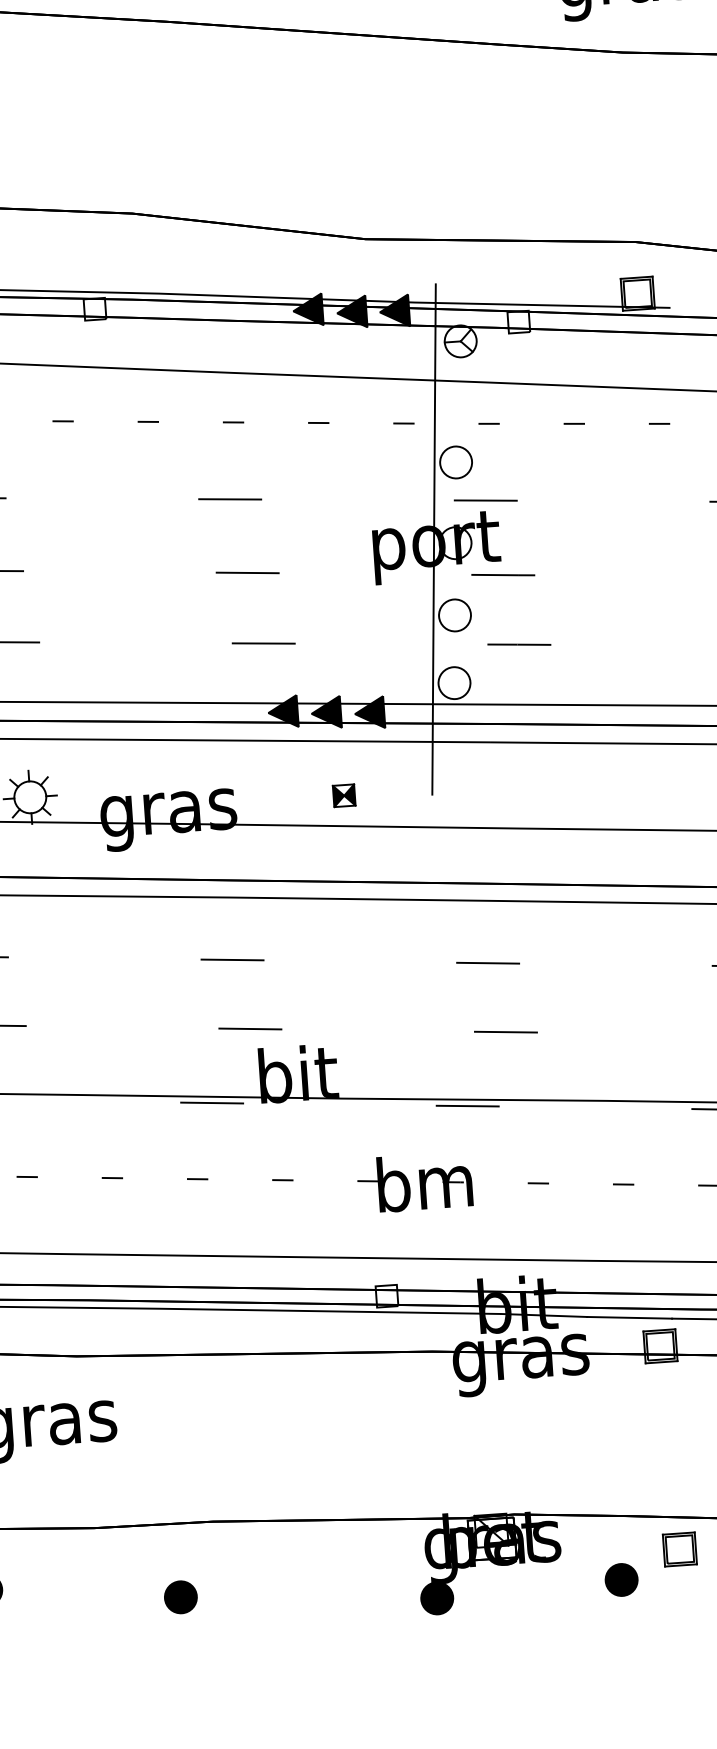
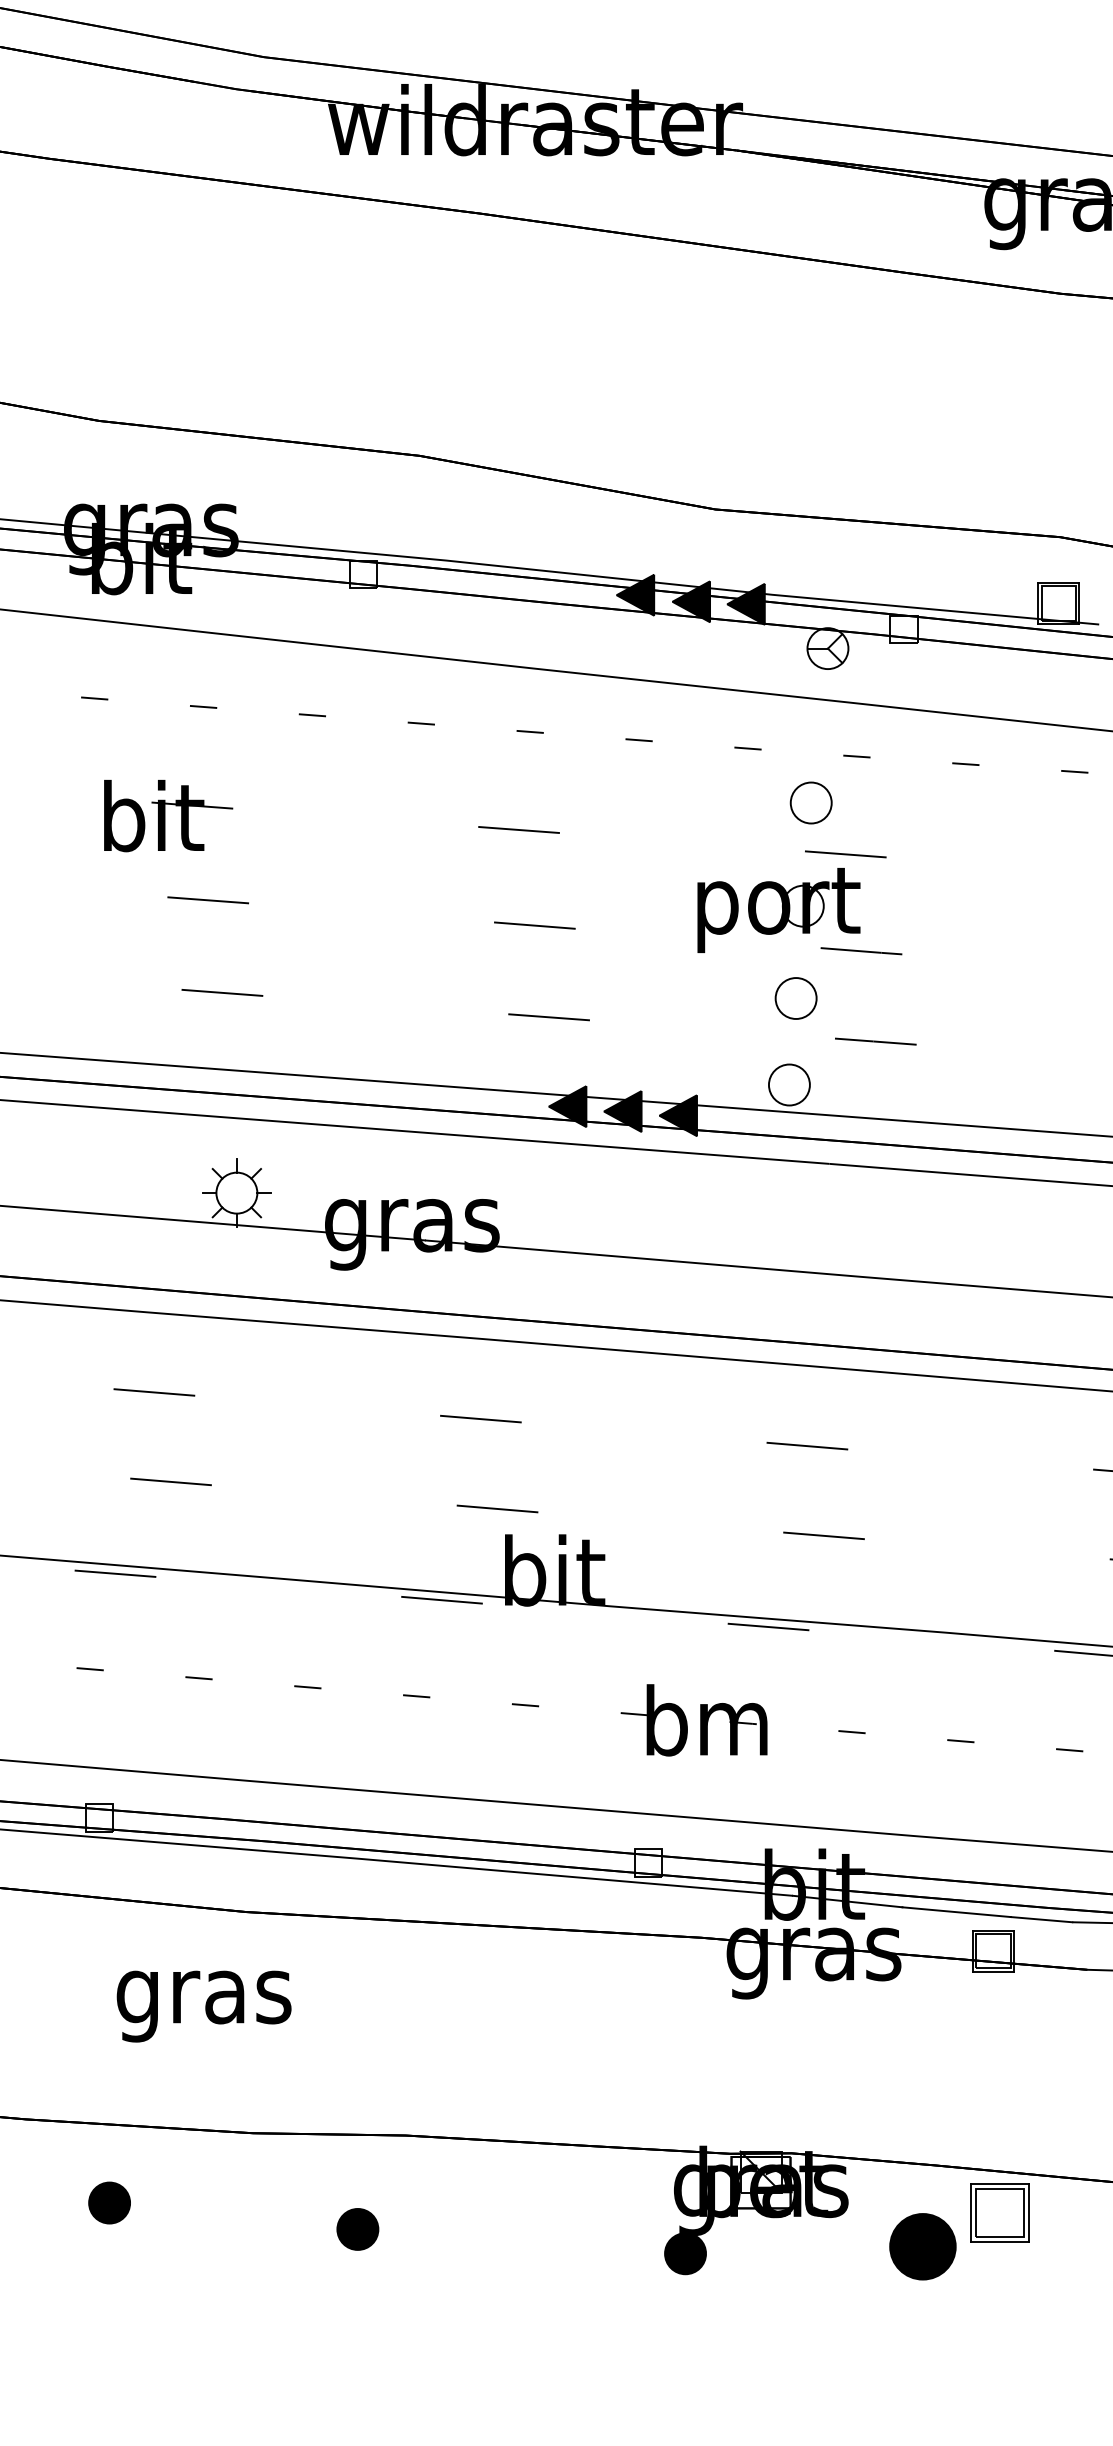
line: (434, 539) -> (776, 899), removed
part: (344, 795) -> (638, 1218), removed
part: (680, 1549) -> (1000, 2212), size x1.4
part: (621, 1579) -> (922, 2246), size x1.6

